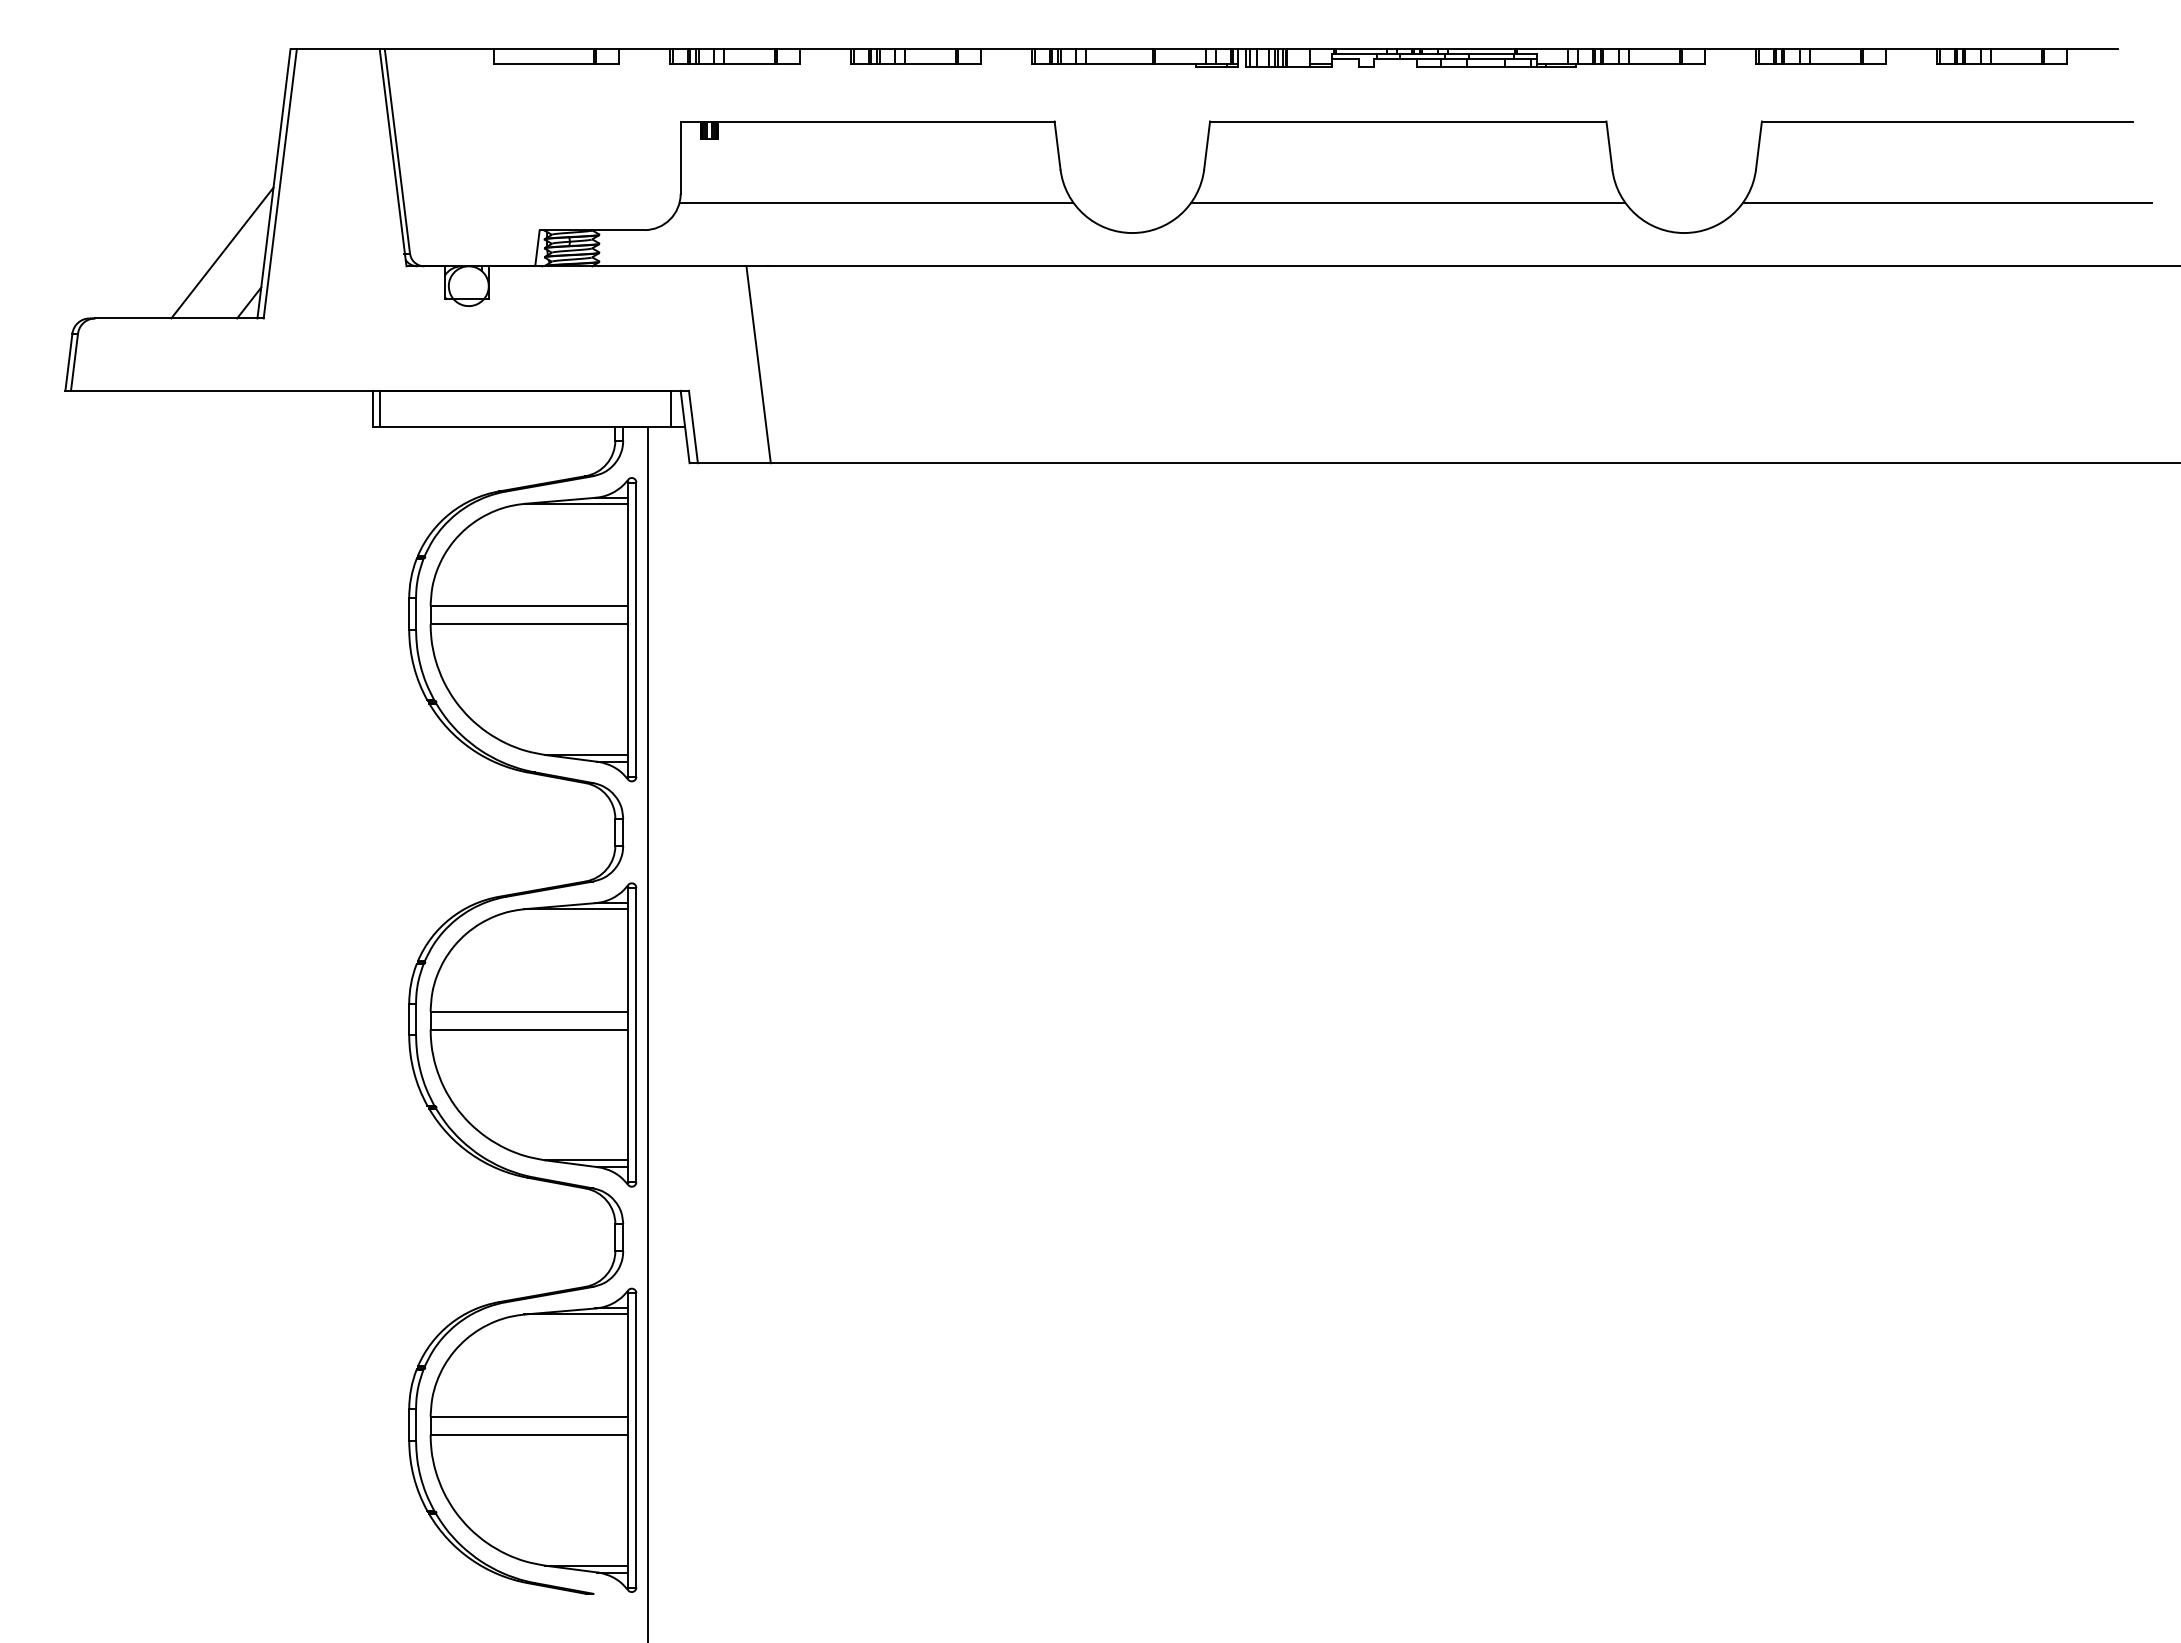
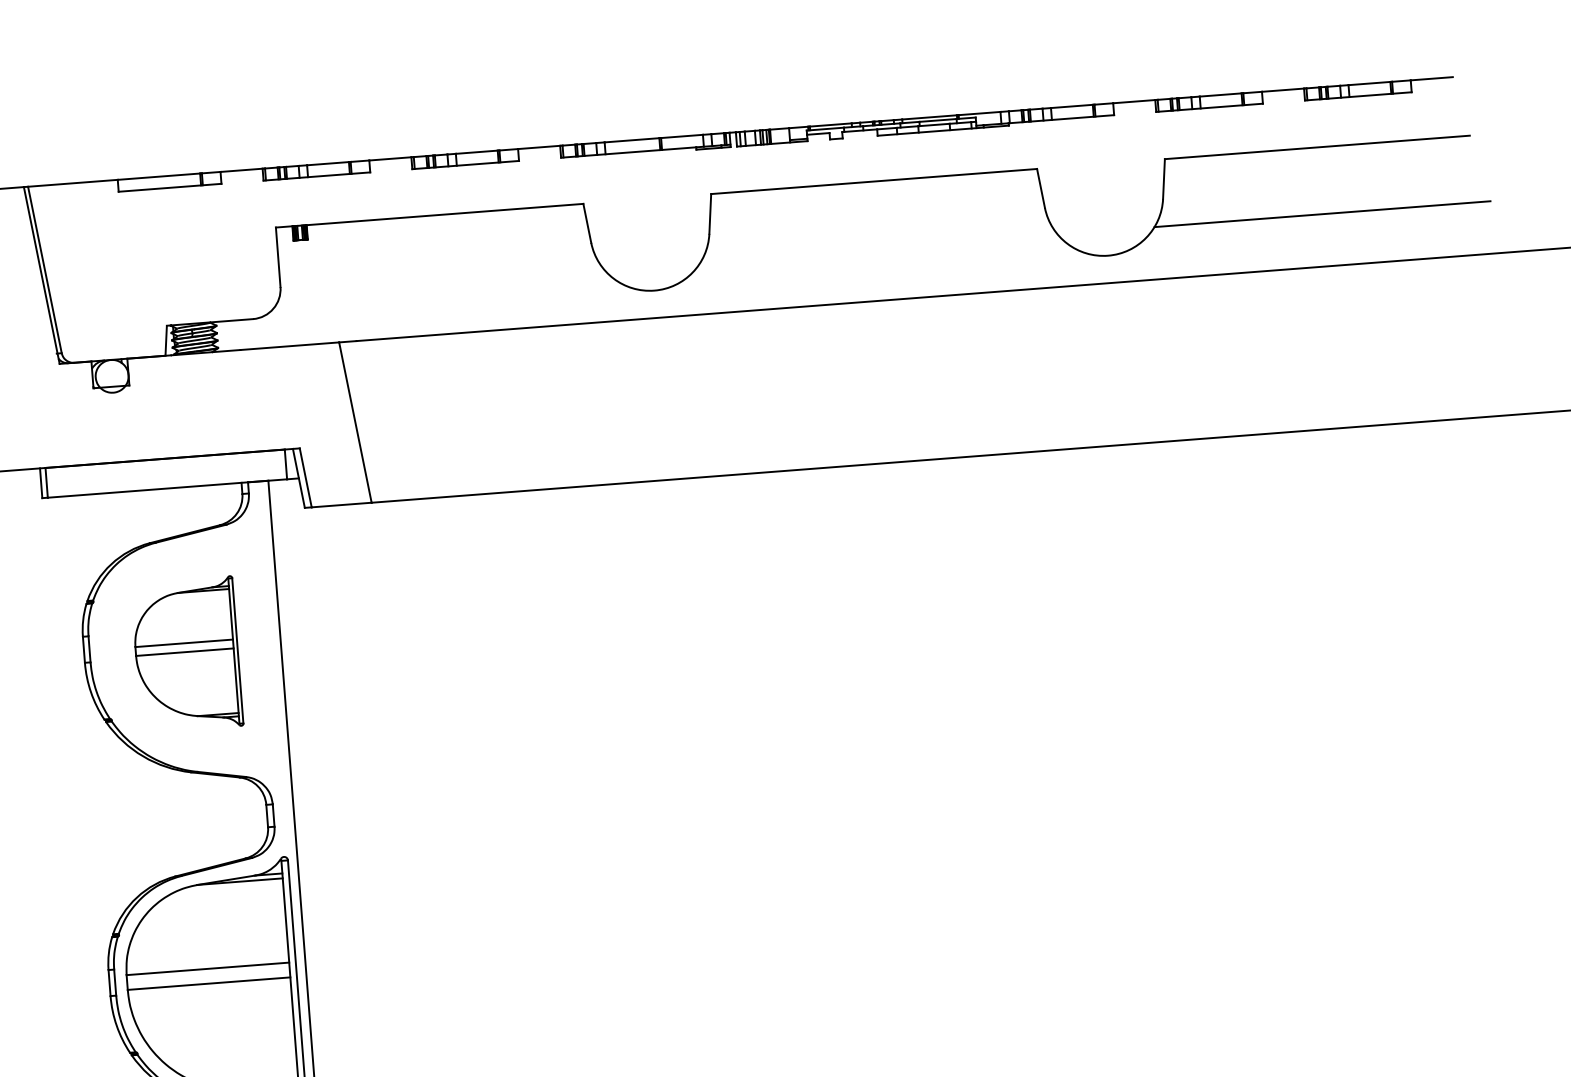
line: (876, 202) -> (442, 281), removed
line: (1408, 202) -> (879, 248), removed
part: (533, 629) -> (187, 654), size x0.6

